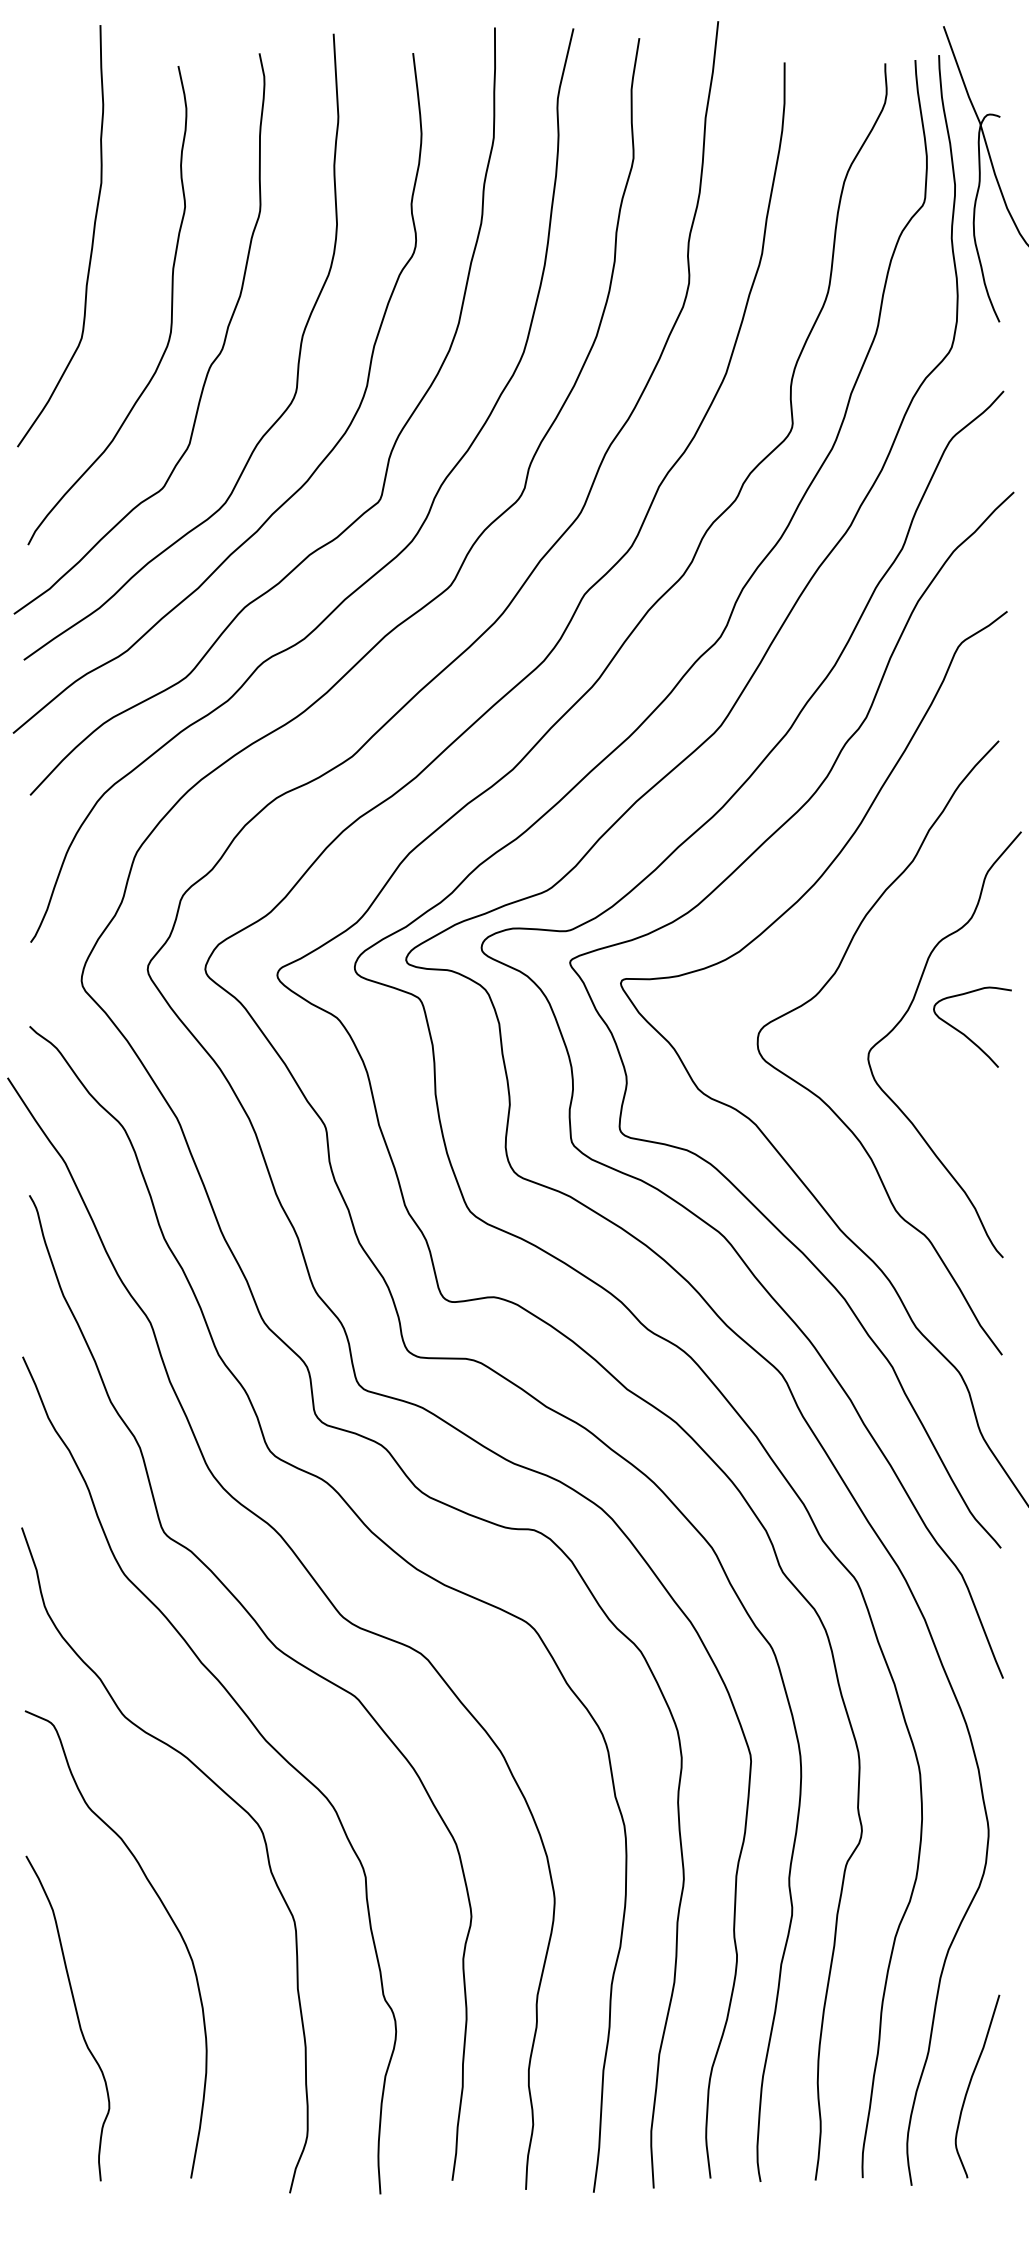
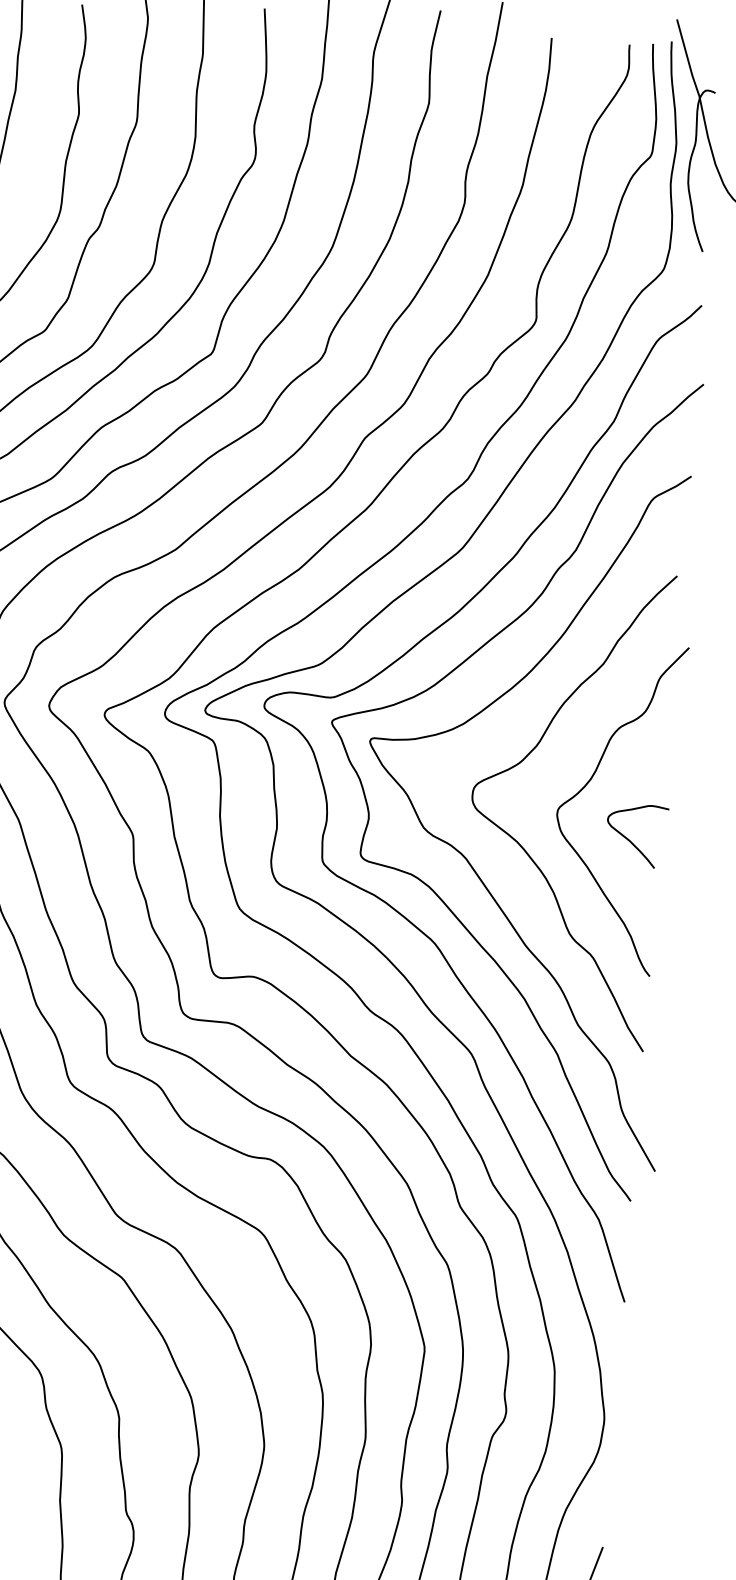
curve: (964, 1033) -> (630, 840), moved

